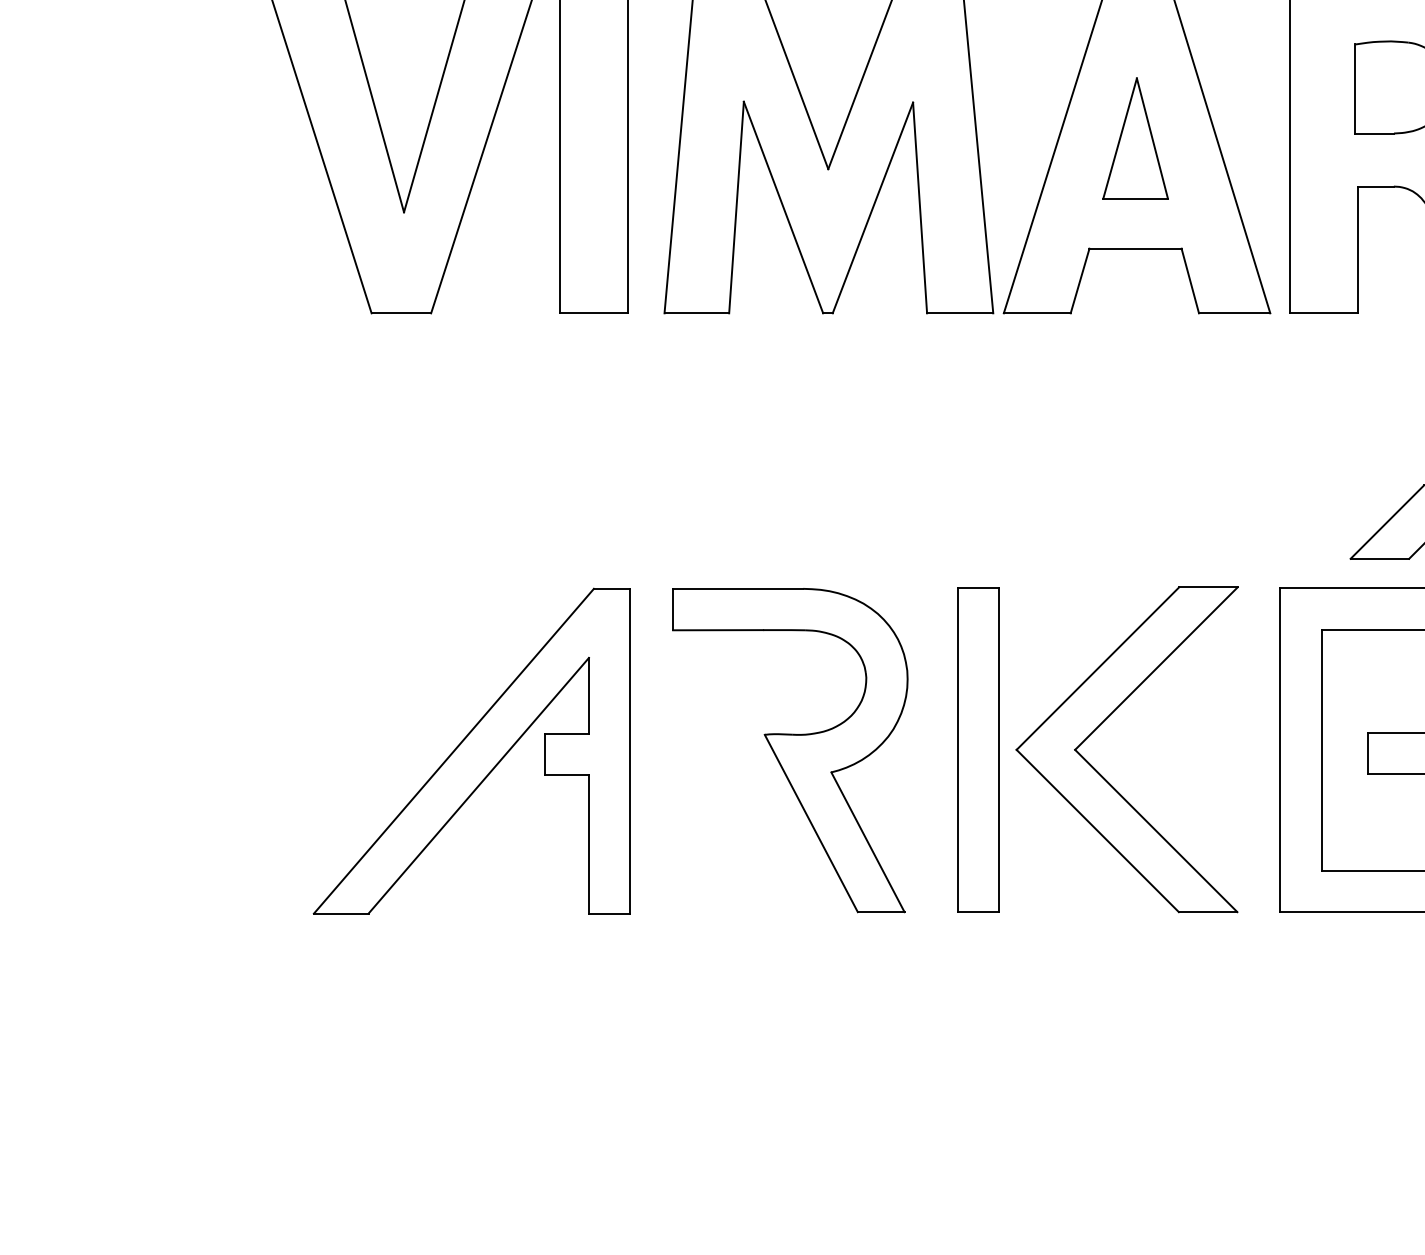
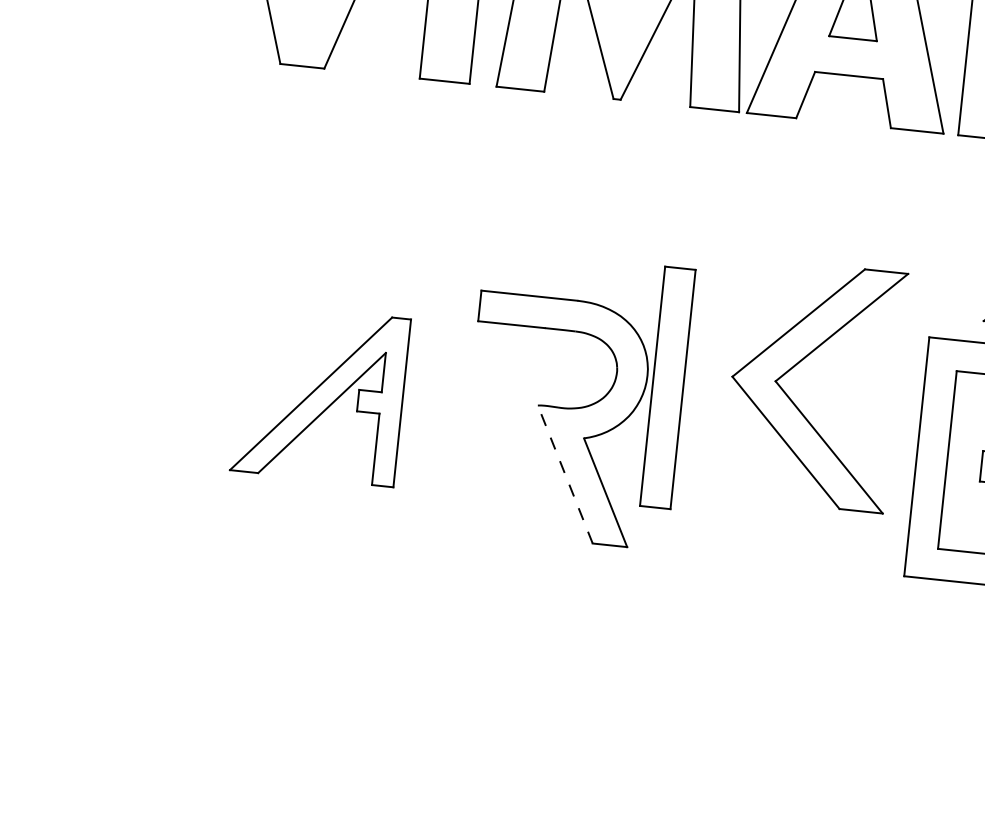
part: (1101, 724) -> (797, 364), moved
part: (978, 749) -> (667, 387), moved
part: (471, 750) -> (320, 394), size x0.7
line: (811, 823) -> (565, 474), solid -> dashed

